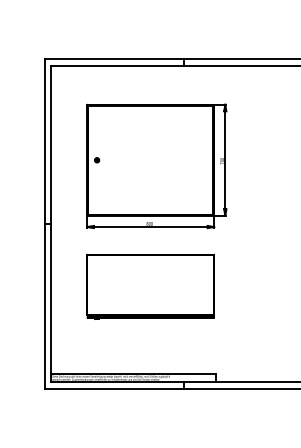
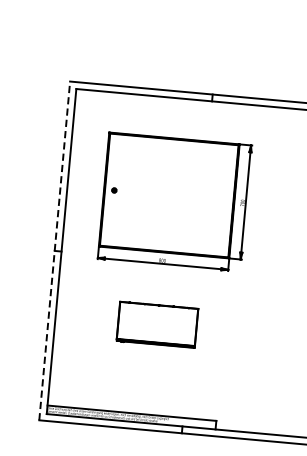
line: (44, 223) -> (54, 250), solid -> dashed
part: (150, 286) -> (157, 324), size x0.6

